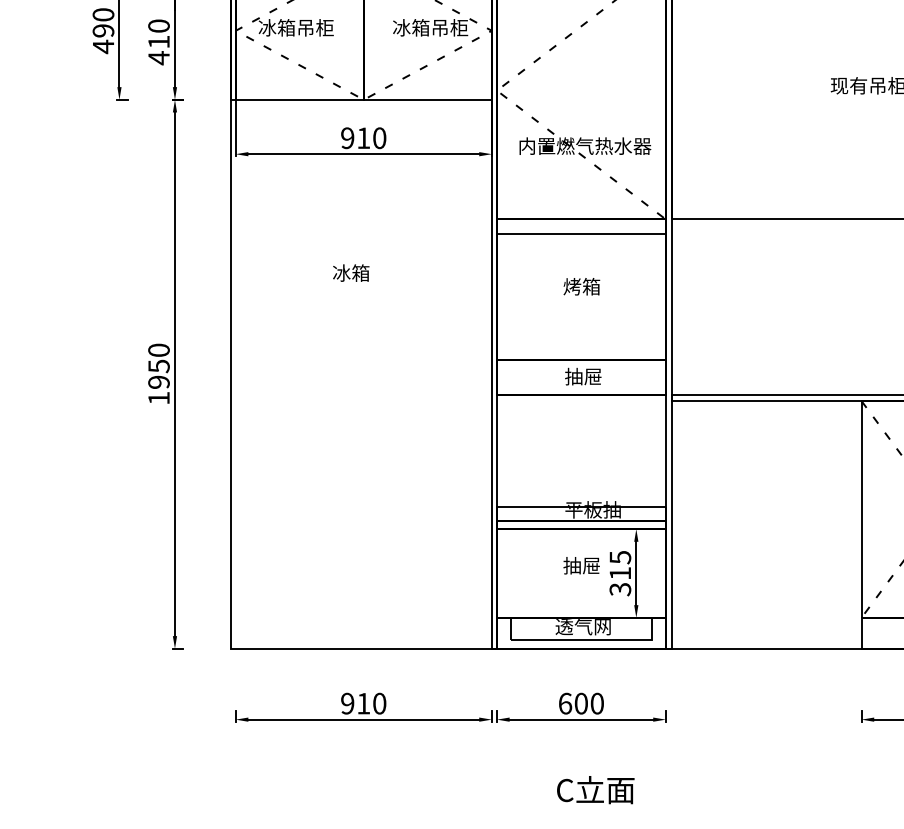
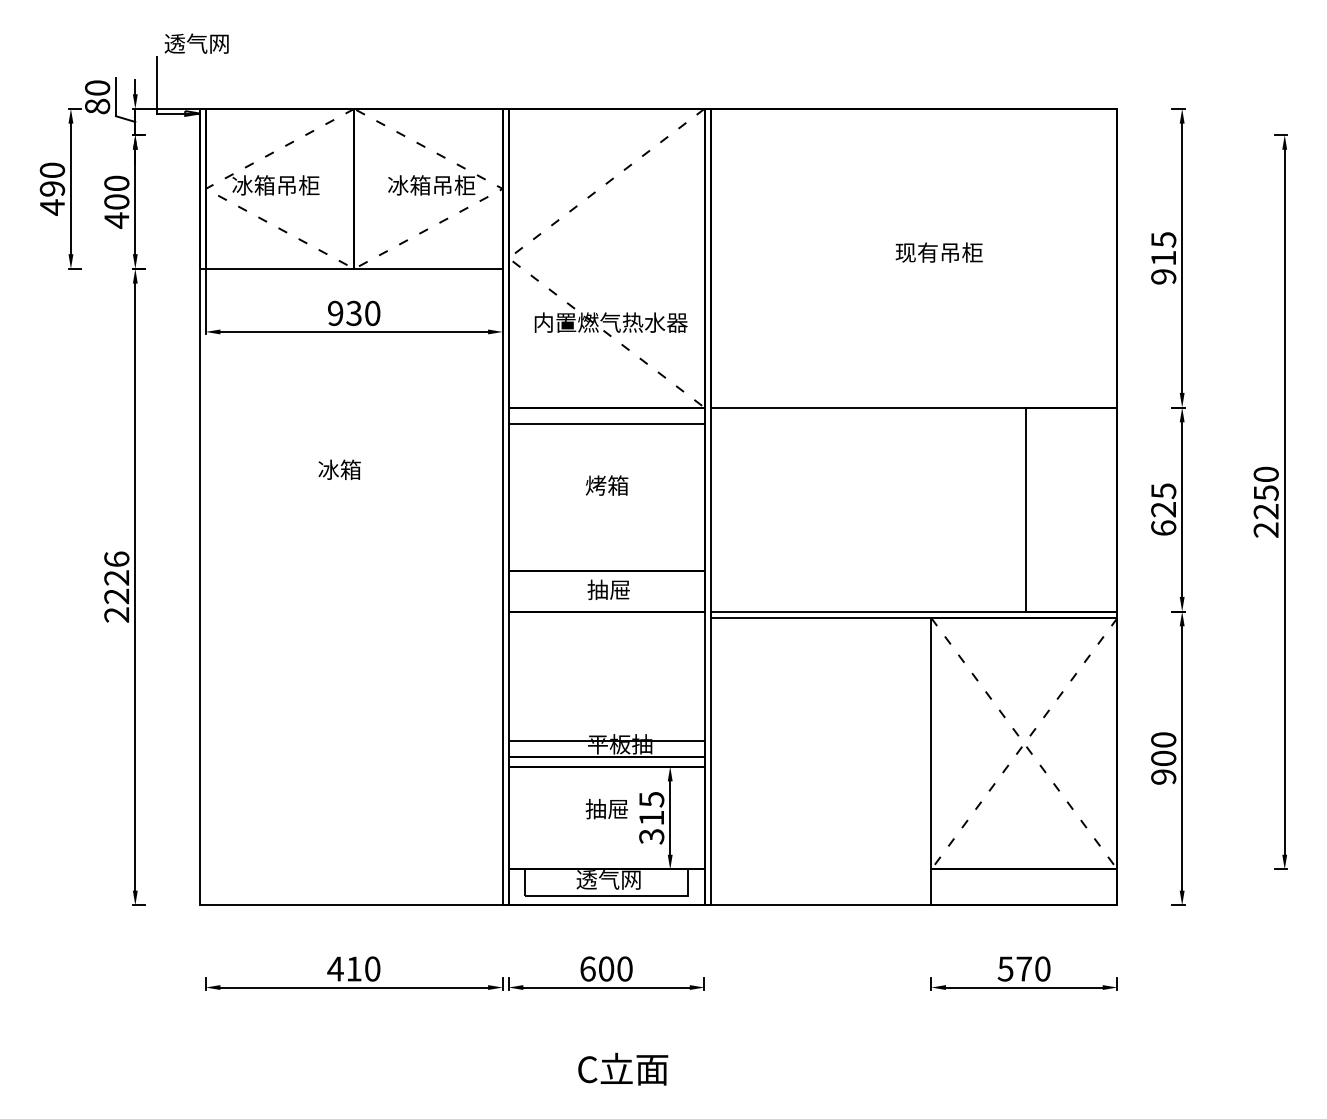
text: (158, 41) -> (116, 201), 410 -> 400
text: (363, 138) -> (353, 313), 910 -> 930
text: (158, 373) -> (116, 586), 1950 -> 2226
text: (347, 703) -> (335, 968), 910 -> 410

